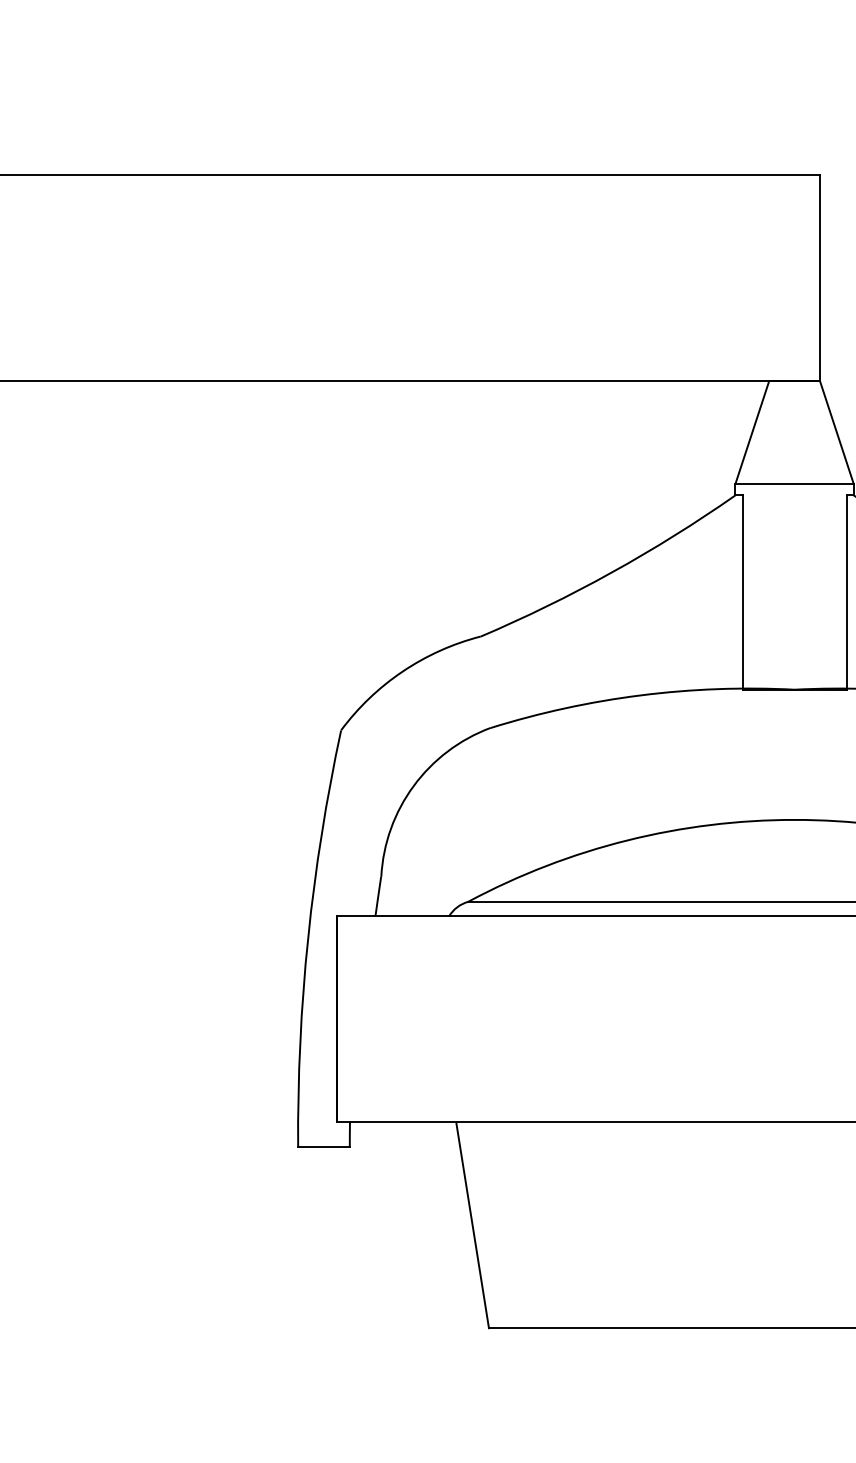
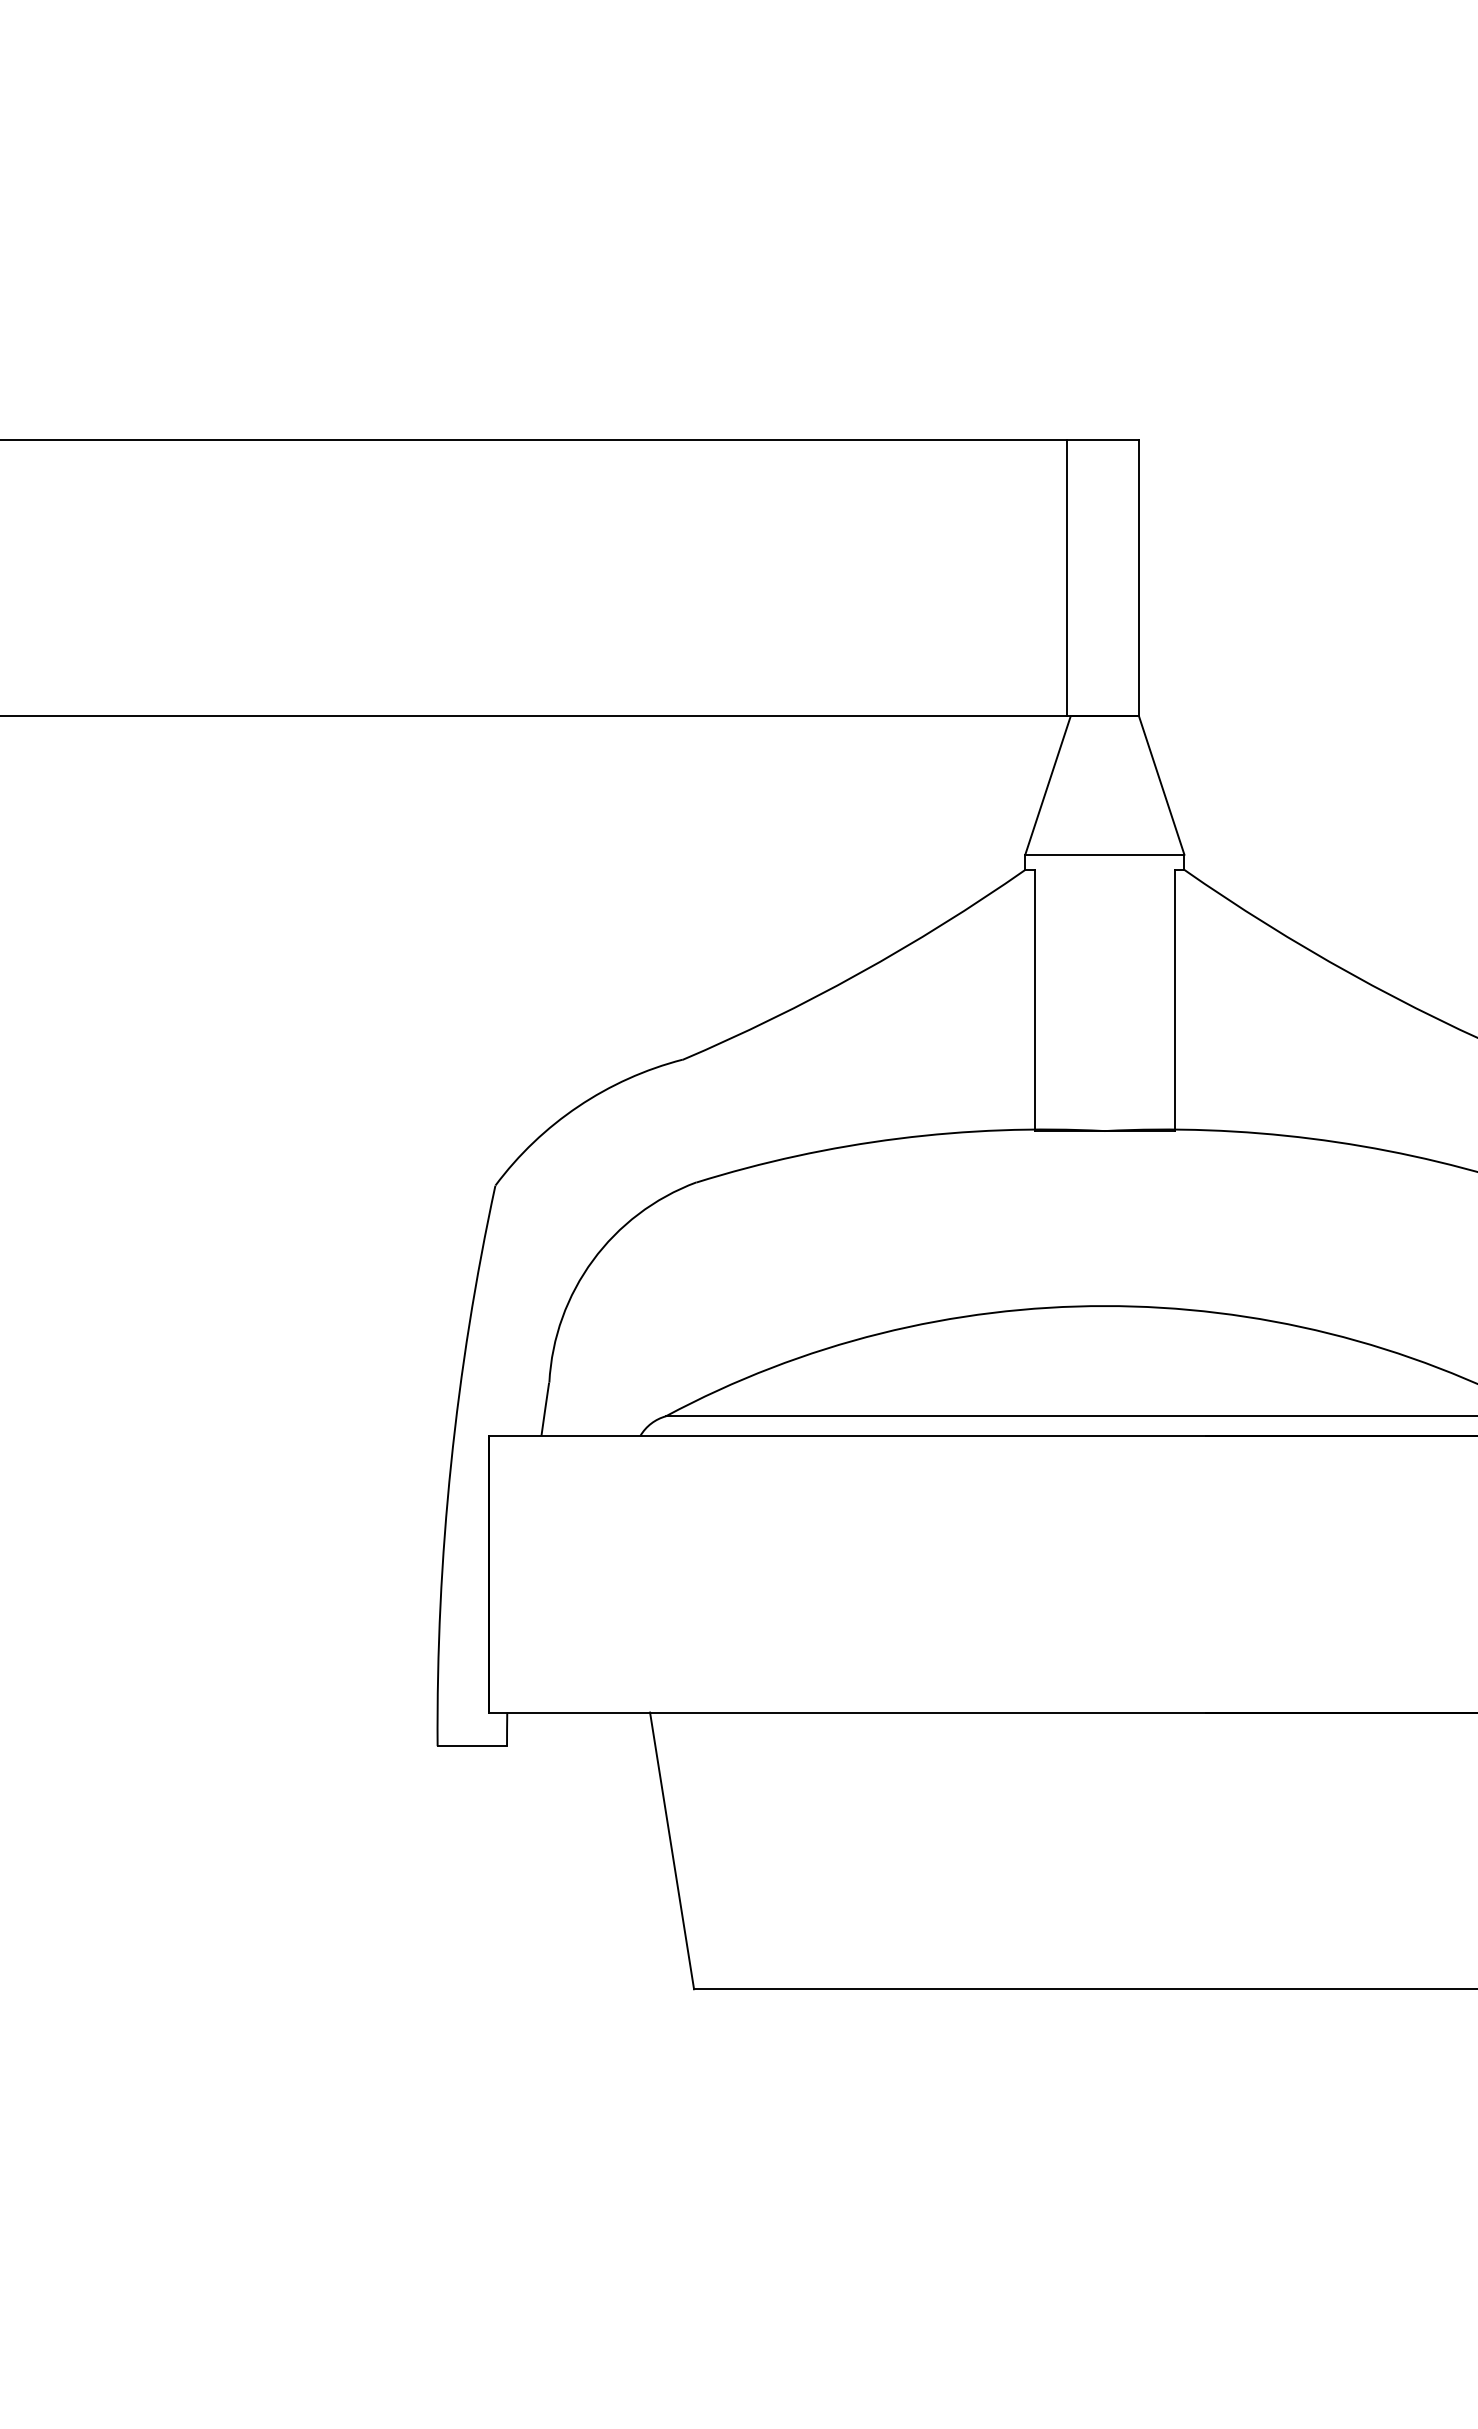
line: (766, 277) -> (1067, 577), added

